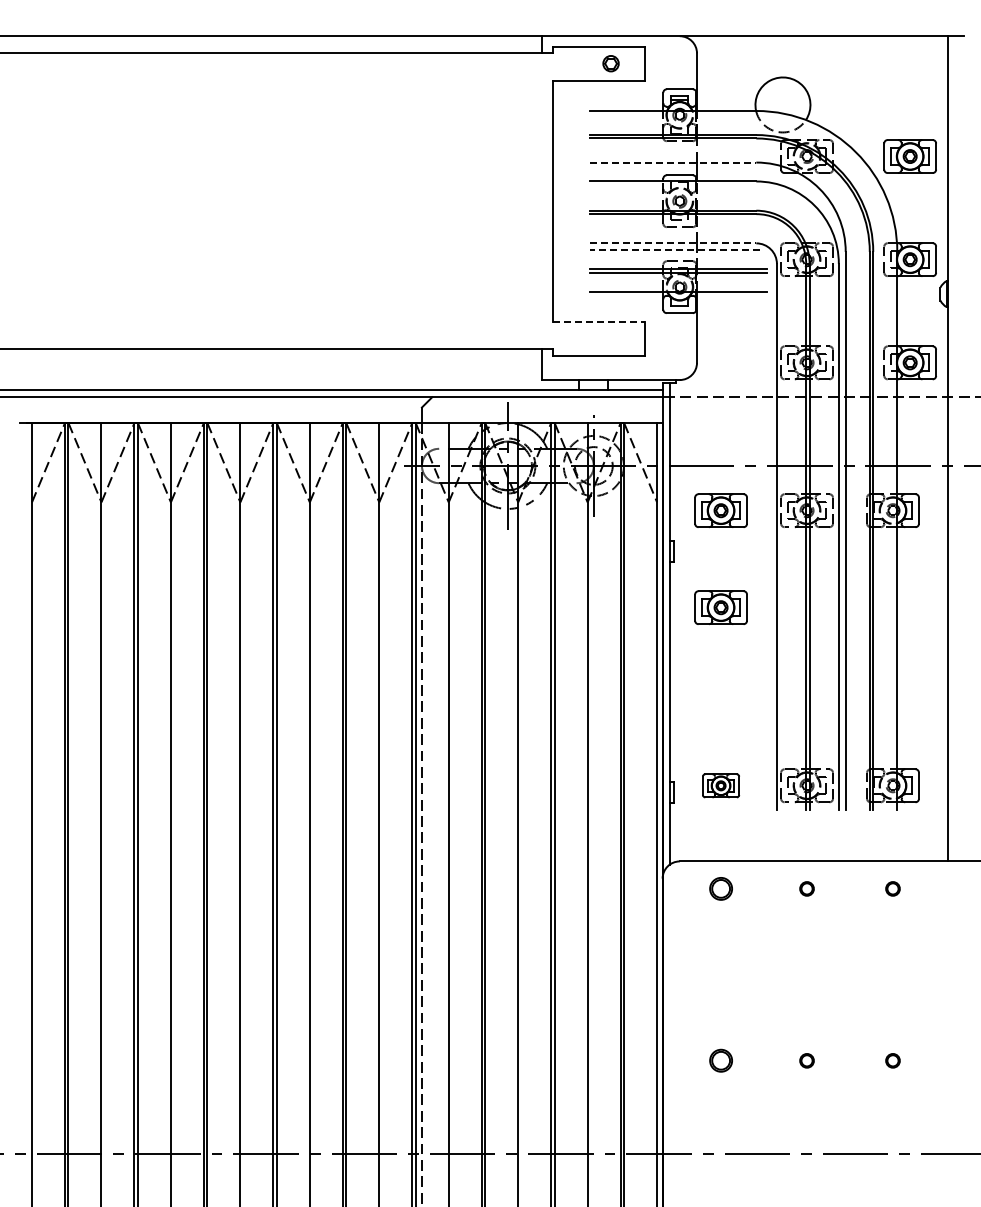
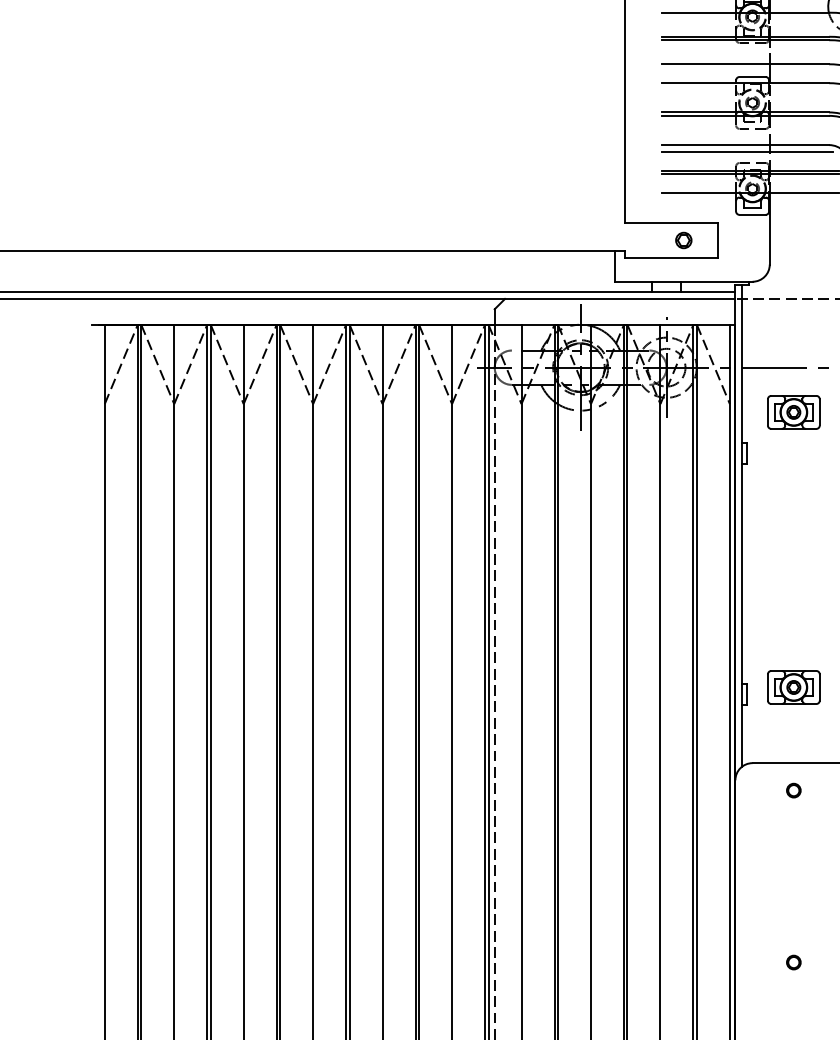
line: (673, 162) -> (746, 64), dashed -> solid
line: (673, 243) -> (746, 145), dashed -> solid
line: (674, 250) -> (747, 152), dashed -> solid
line: (599, 321) -> (672, 223), dashed -> solid
part: (610, 338) -> (683, 240), added
part: (720, 607) -> (793, 509), removed
part: (720, 785) -> (793, 687), size x1.43
circle: (720, 888) -> (793, 790), size x0.62
circle: (720, 1060) -> (793, 962), size x0.62

